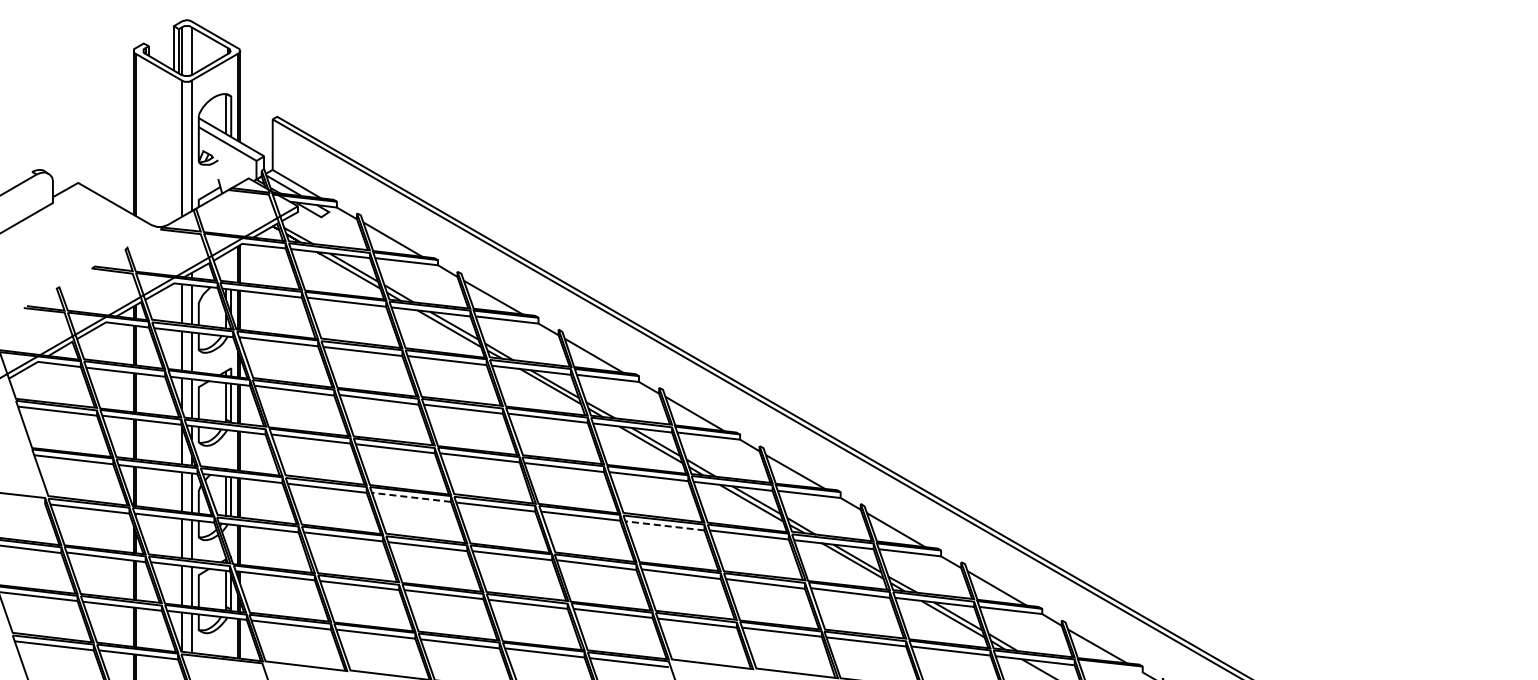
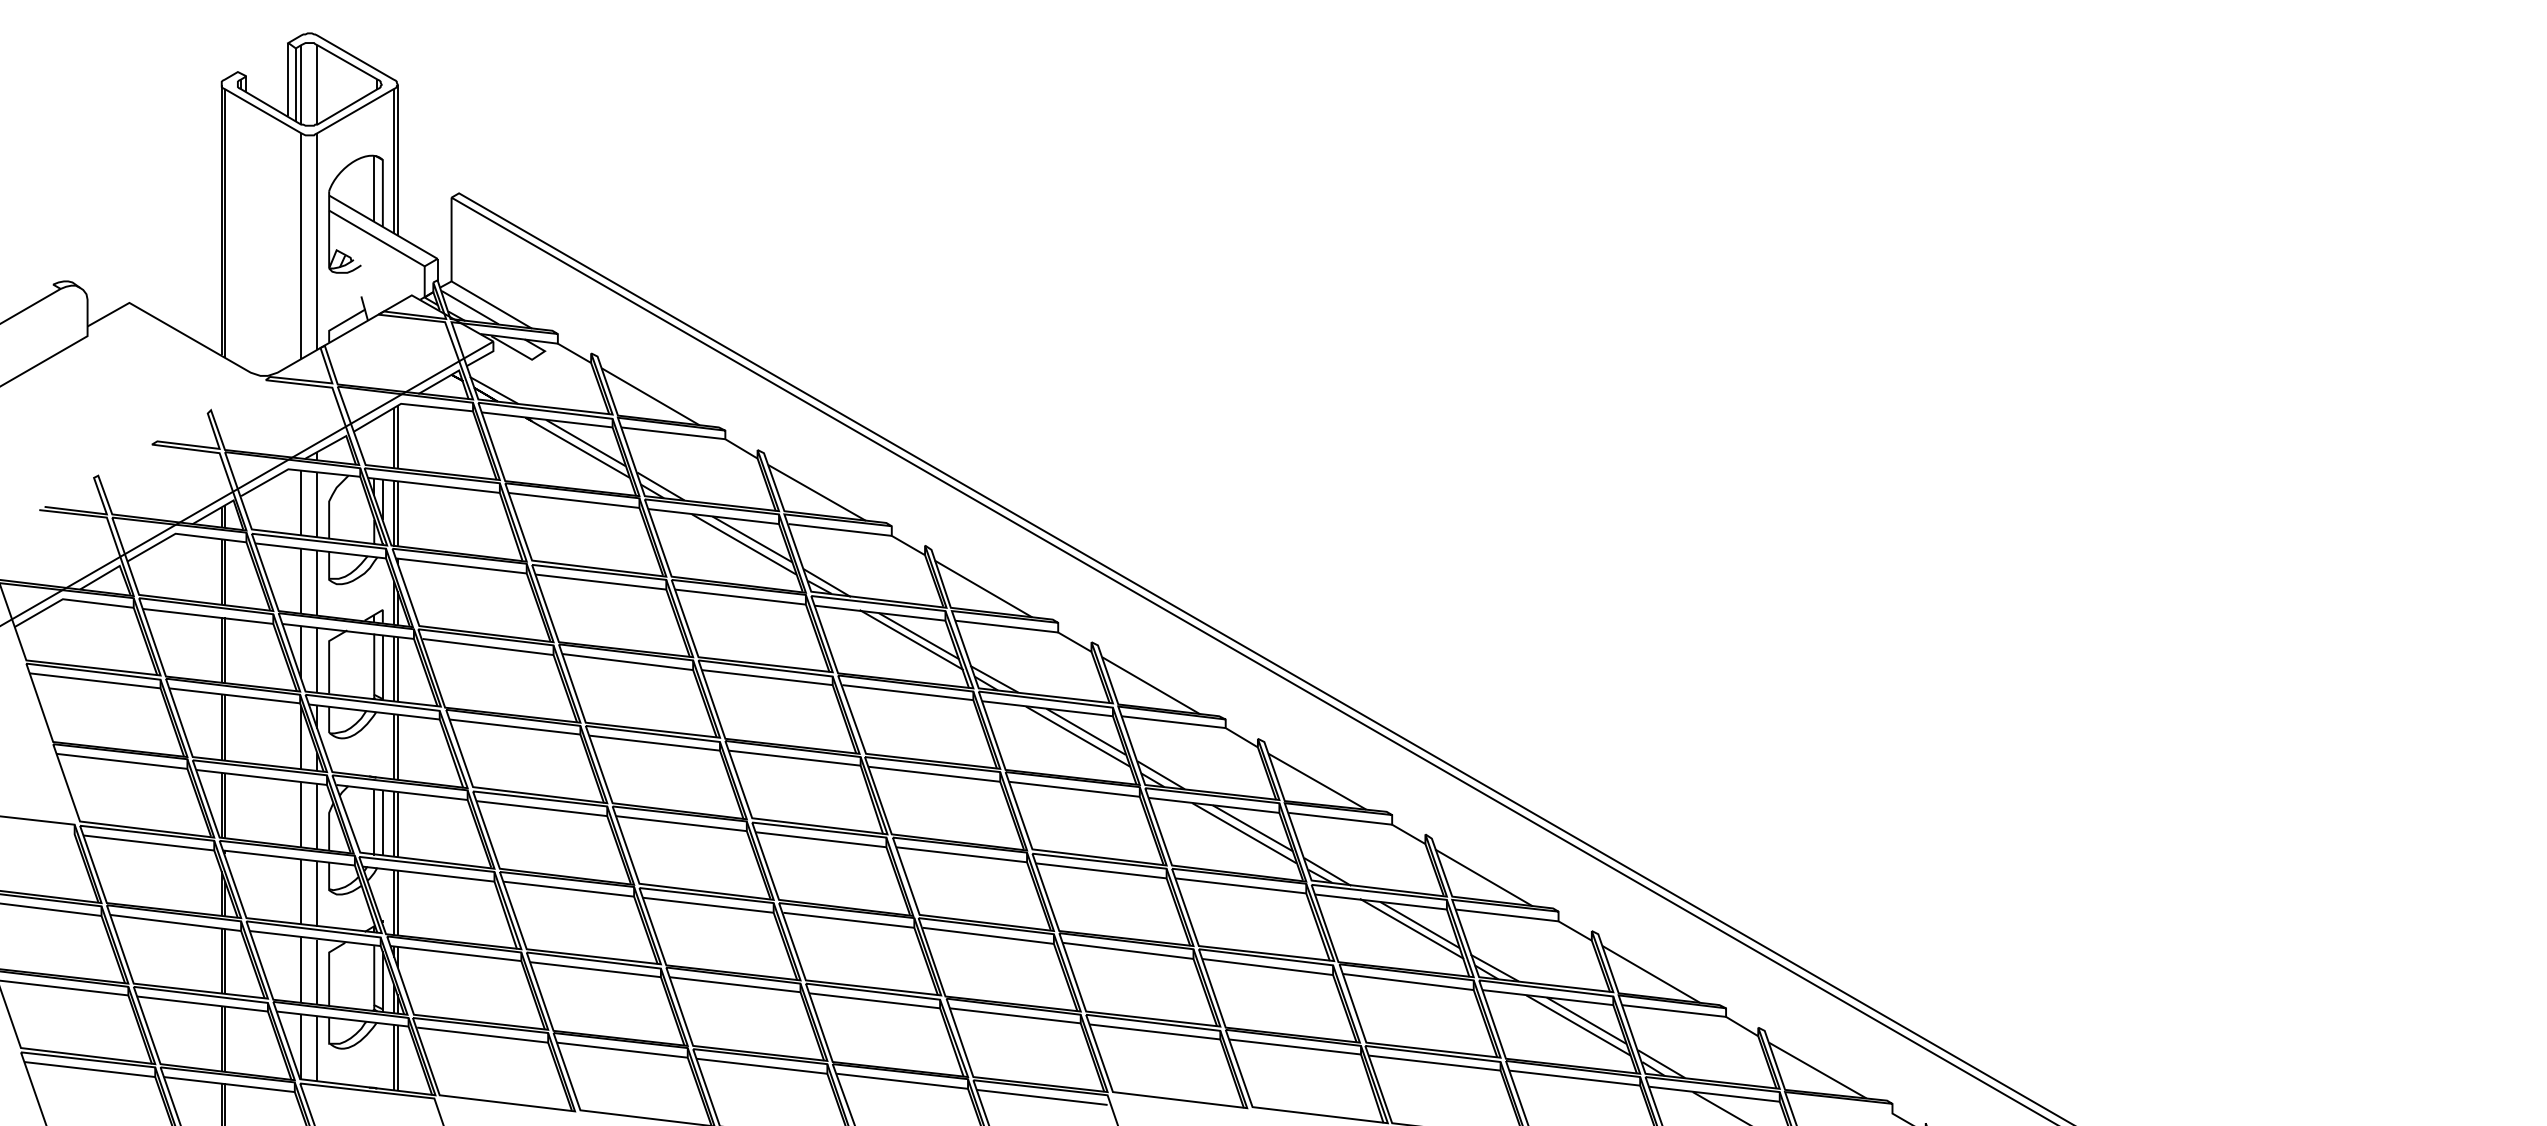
line: (411, 497) -> (681, 823), dashed -> solid
line: (664, 525) -> (1100, 870), dashed -> solid

